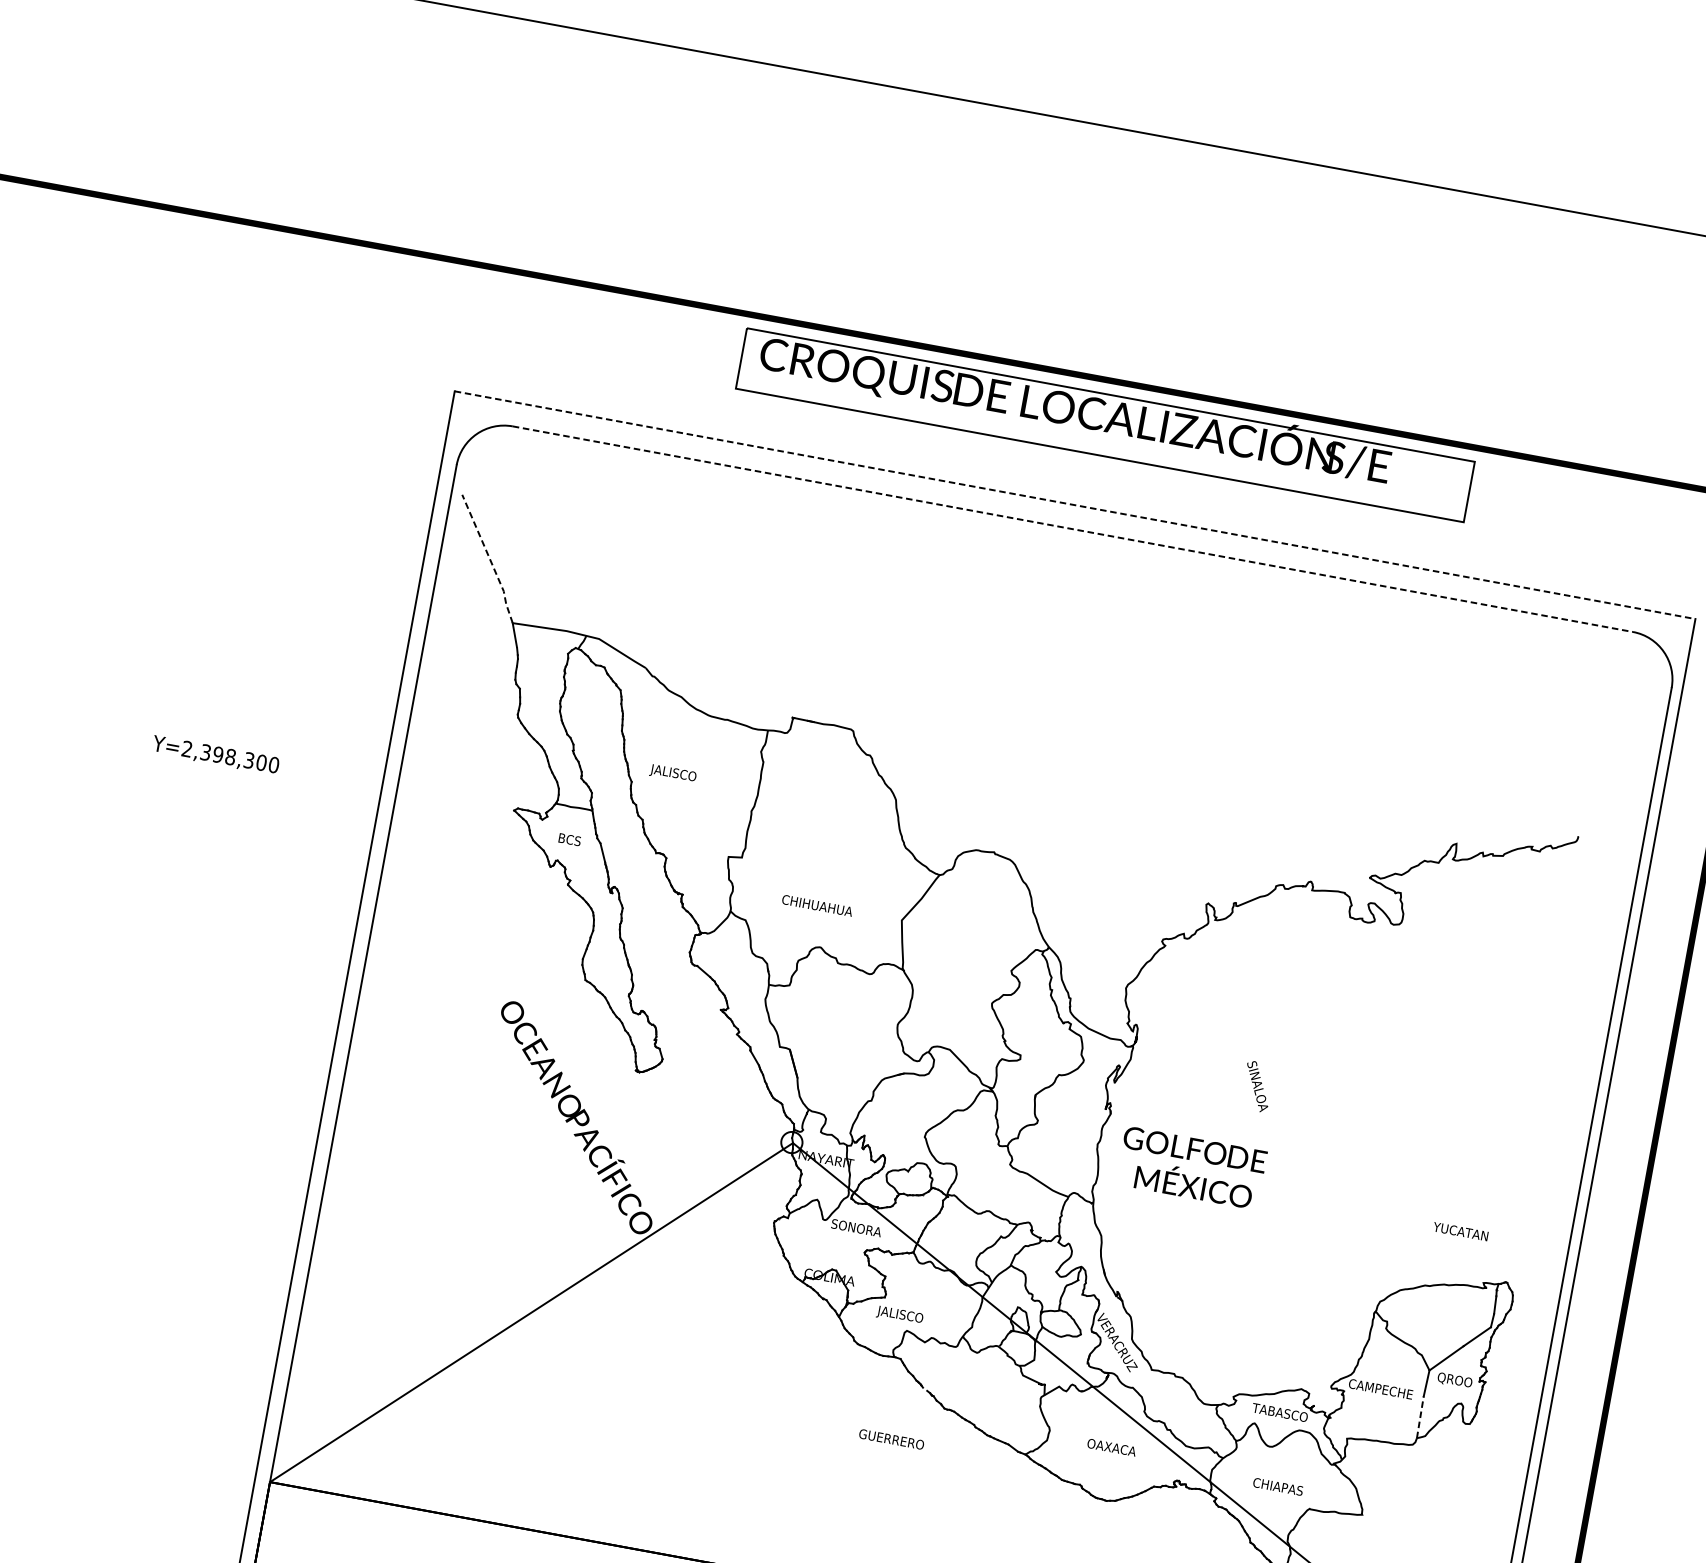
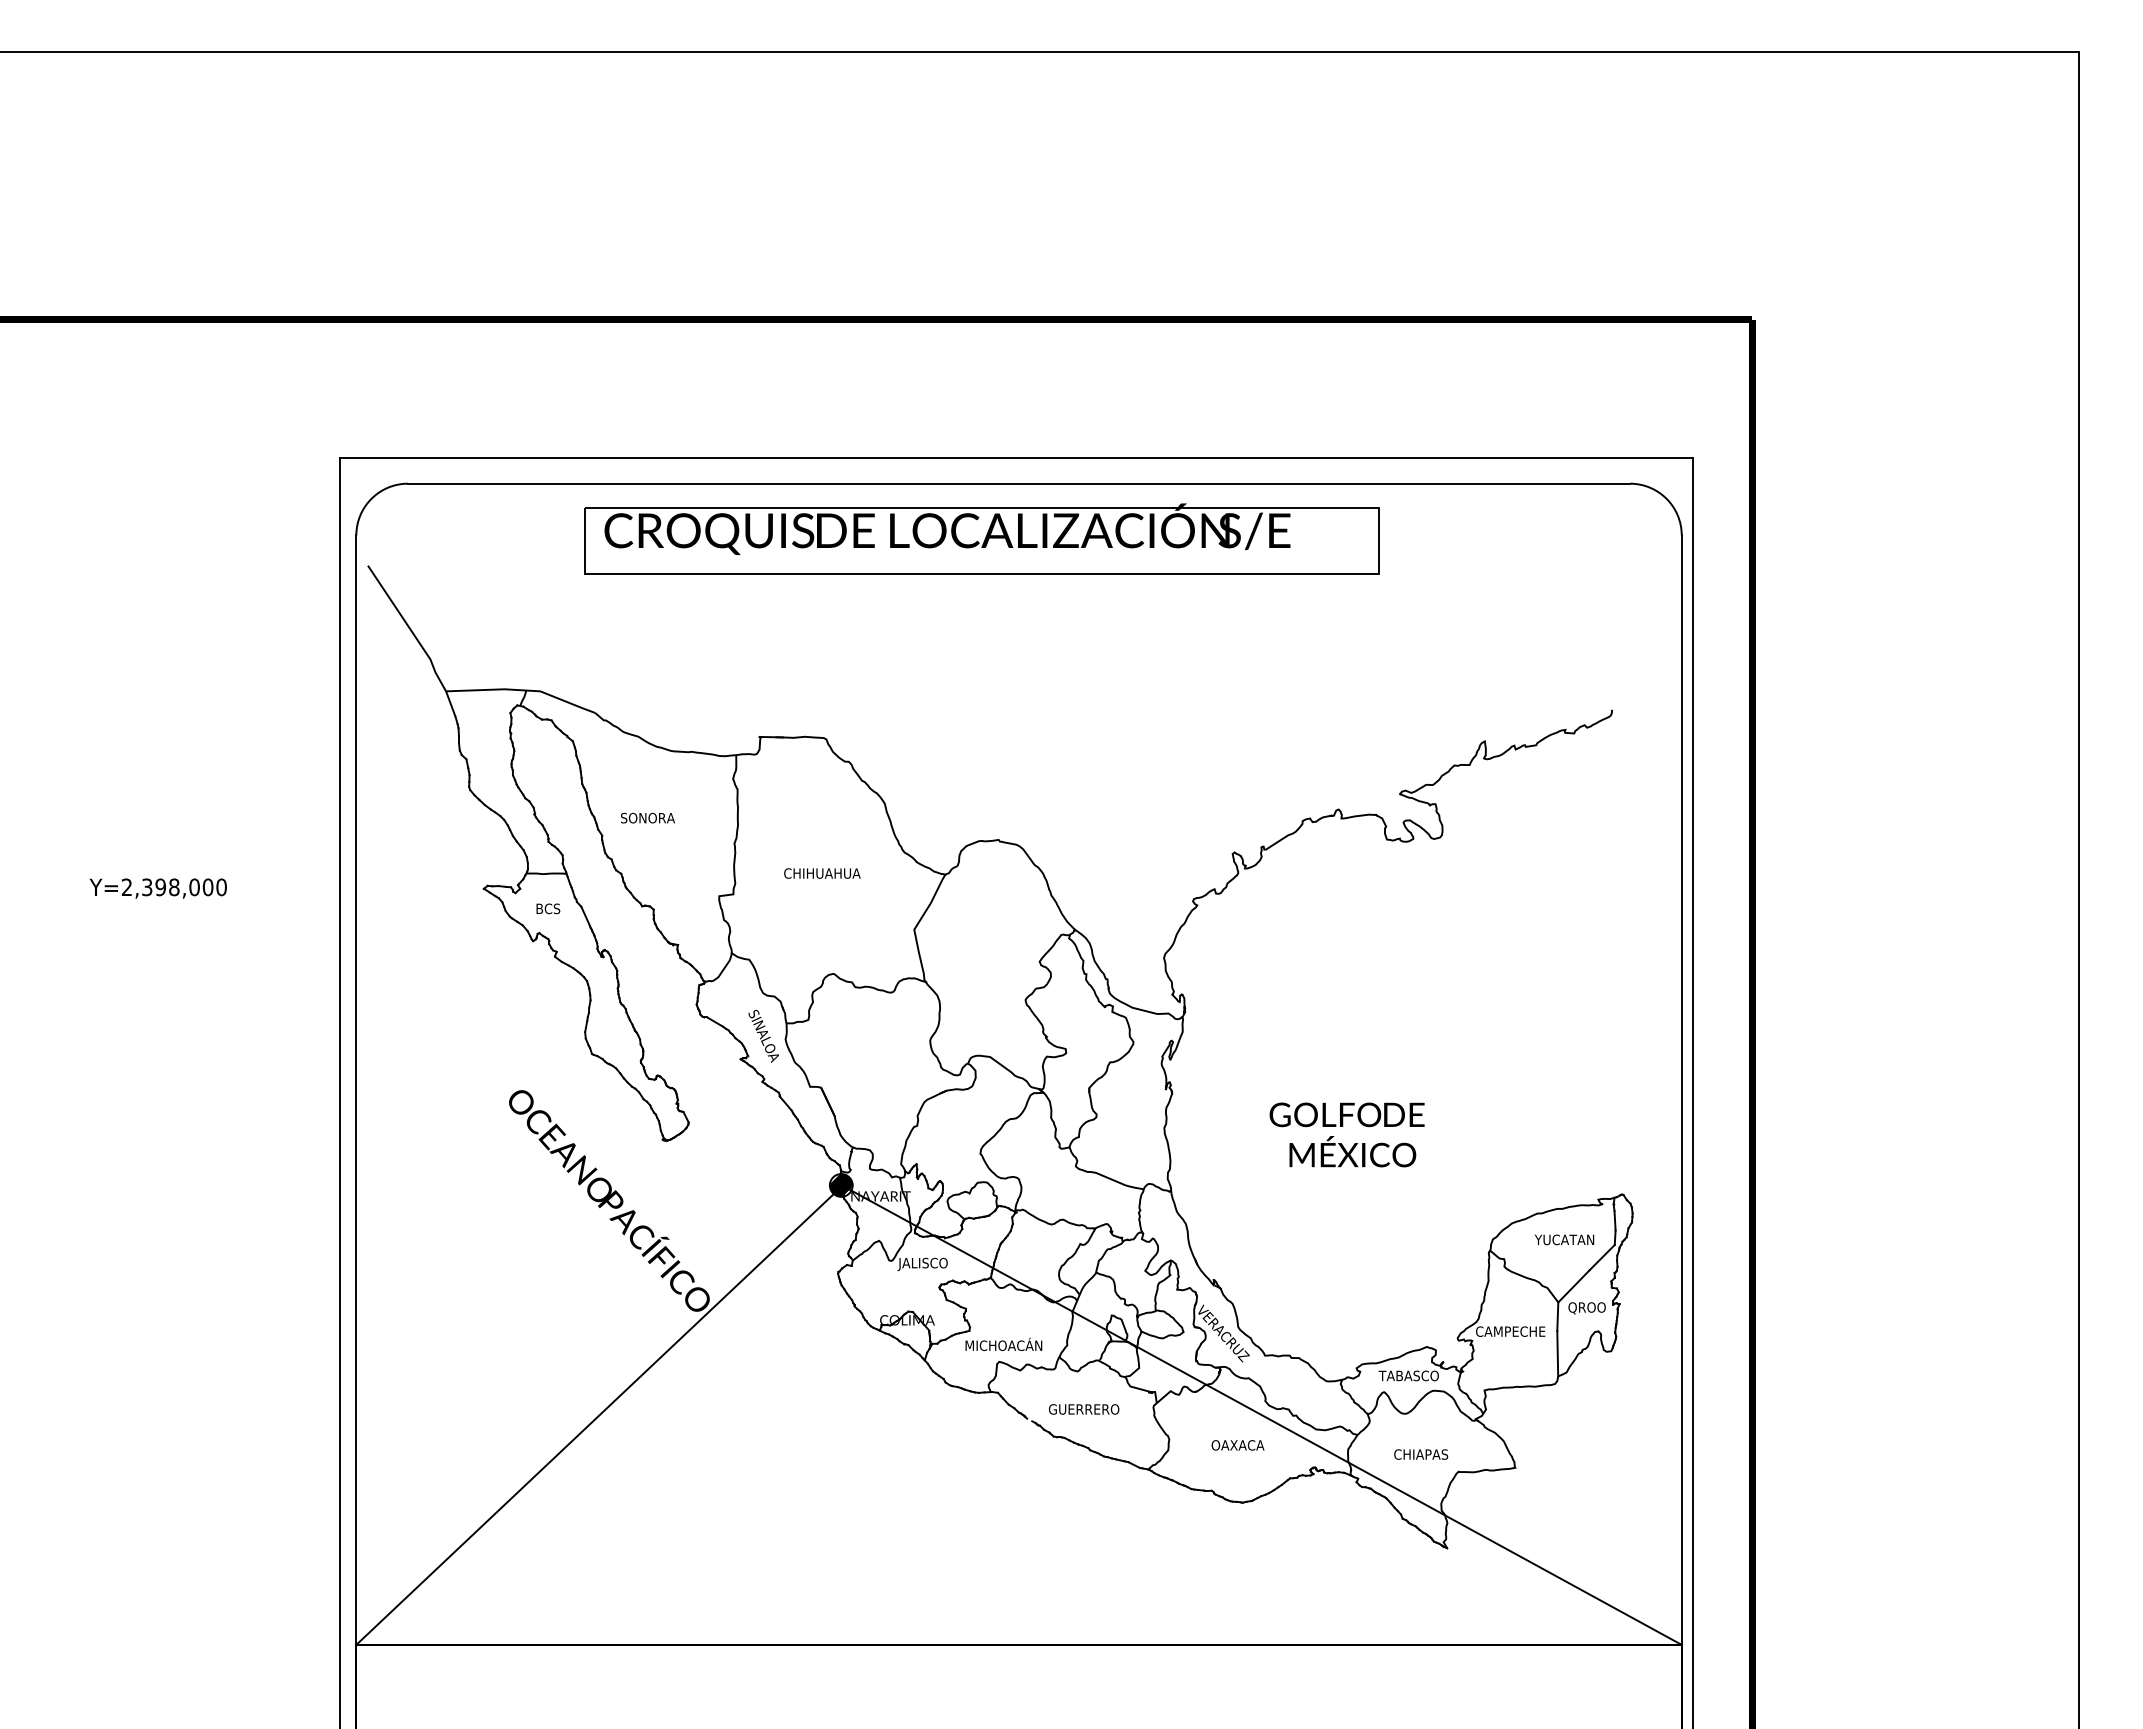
part: (1105, 423) -> (981, 538), moved
line: (1074, 504) -> (1016, 457), dashed -> solid
line: (1073, 529) -> (1019, 483), dashed -> solid
line: (489, 558) -> (409, 627), dashed -> solid
text: (249, 760) -> (194, 887), Y=2,398,300 -> Y=2,398,000
text: (674, 774) -> (646, 819), JALISCO -> SONORA
text: (817, 905) -> (822, 873), moved
text: (1257, 1085) -> (763, 1035), moved
hatch: (791, 1142) -> (840, 1185), added
text: (1191, 1167) -> (1346, 1134), moved
text: (855, 1229) -> (925, 1264), SONORA -> JALISCO
text: (1460, 1231) -> (1564, 1239), moved
text: (912, 1316) -> (1002, 1345), JALISCO -> MICHOACÁN
line: (1420, 1417) -> (1557, 1353), dashed -> solid
text: (891, 1439) -> (1083, 1409), moved

